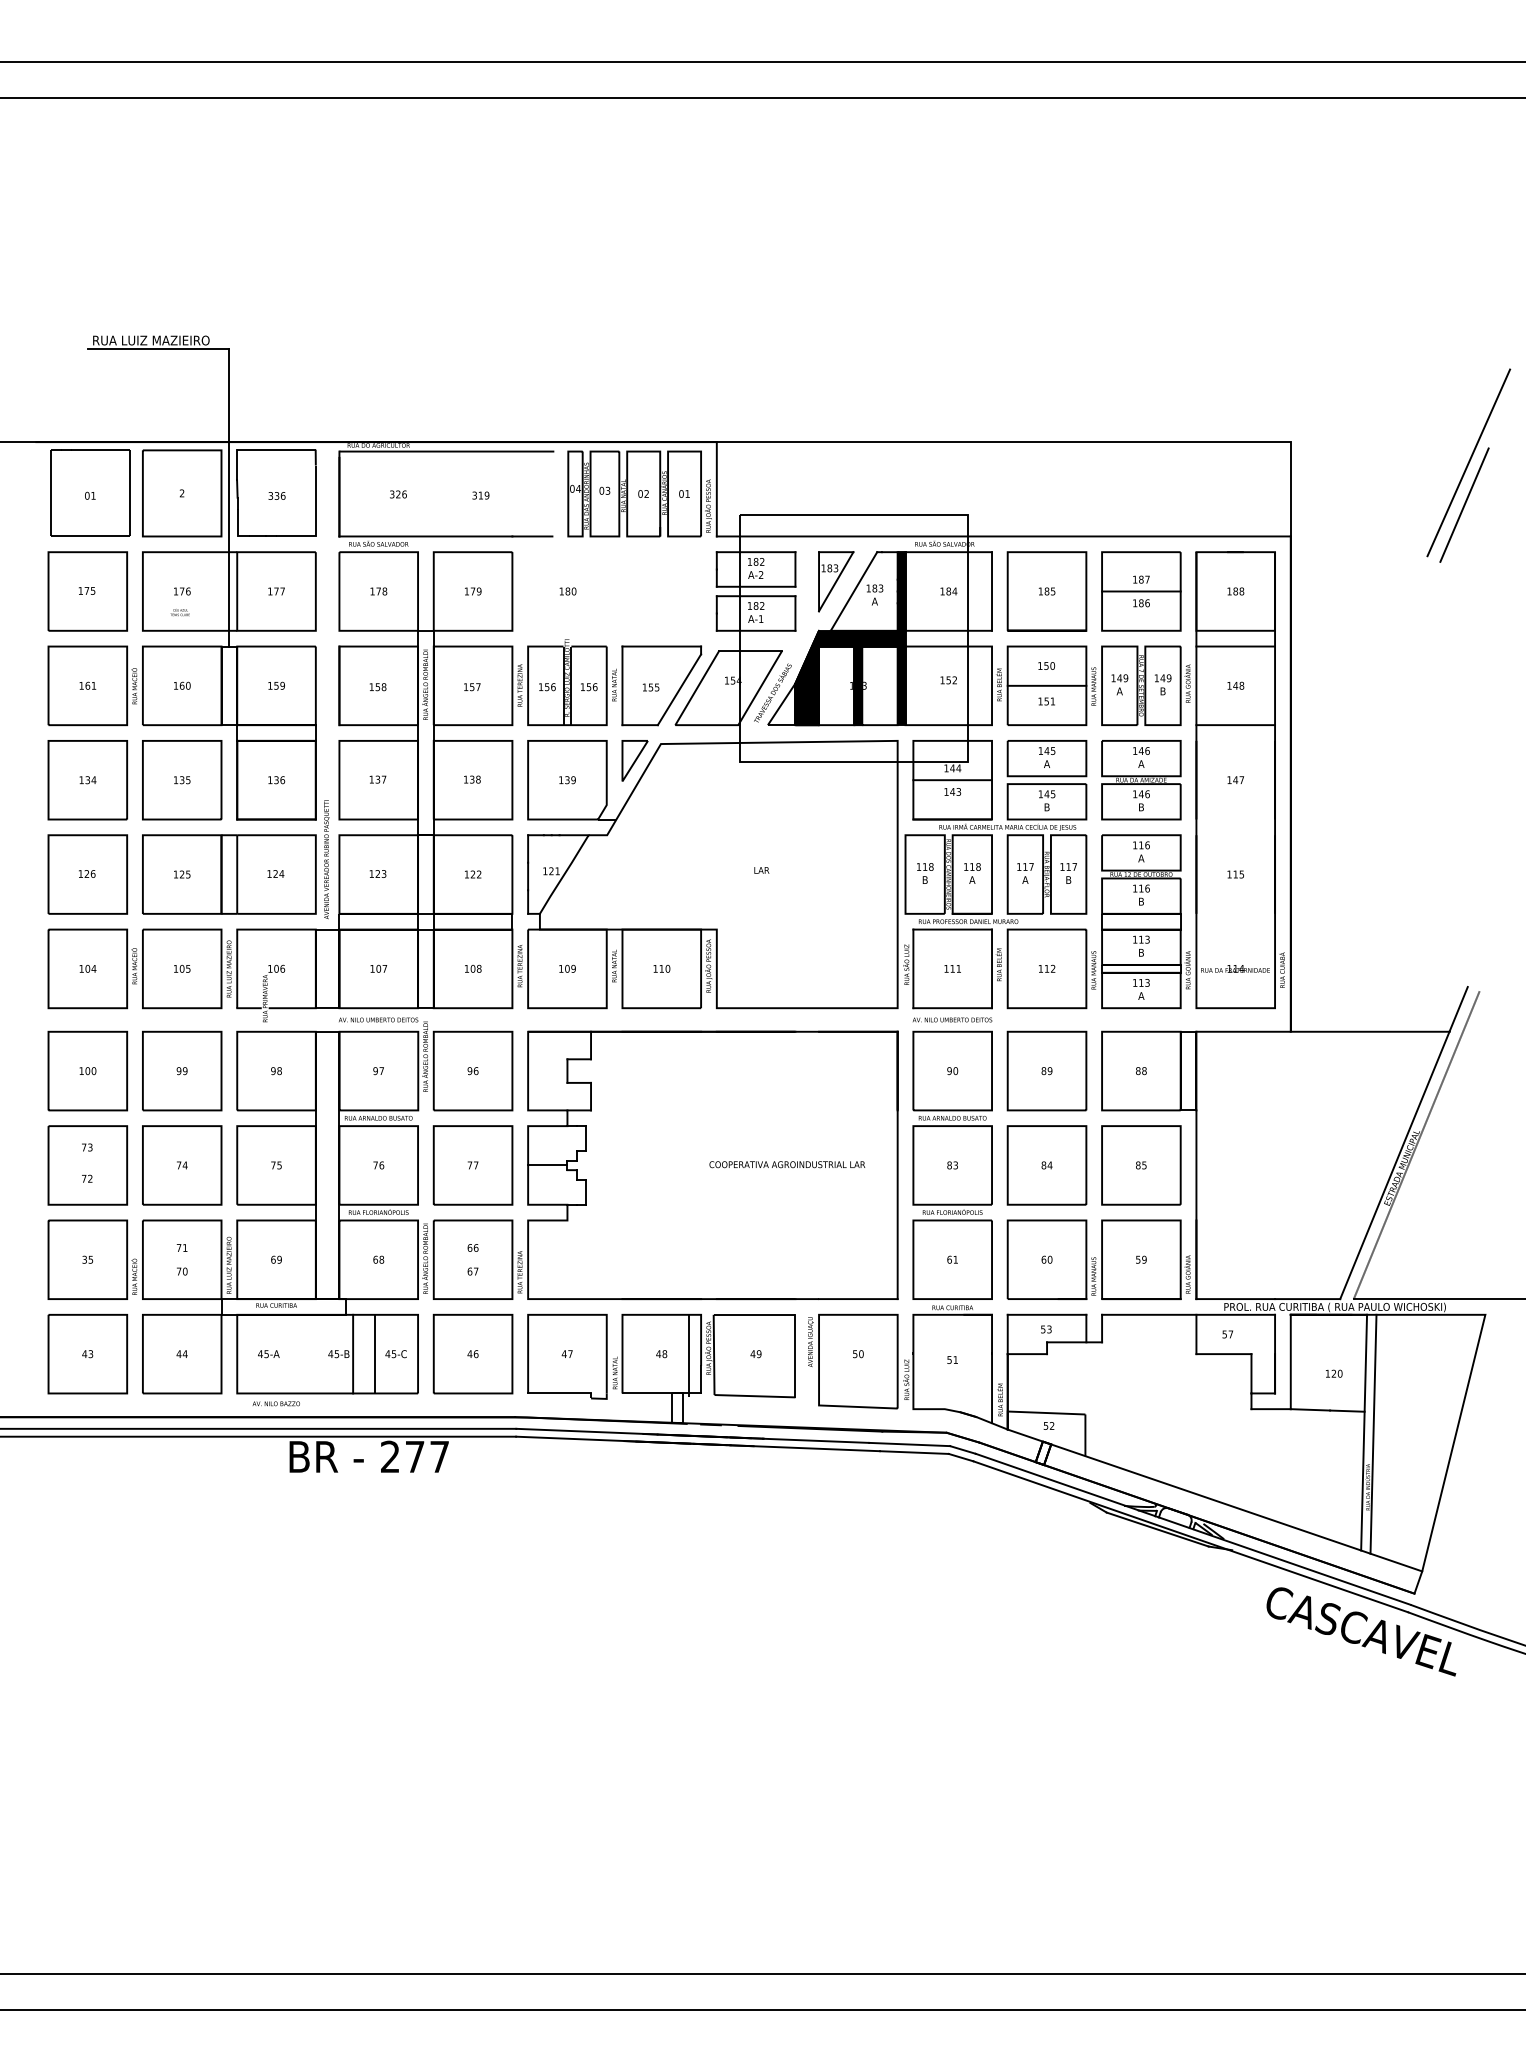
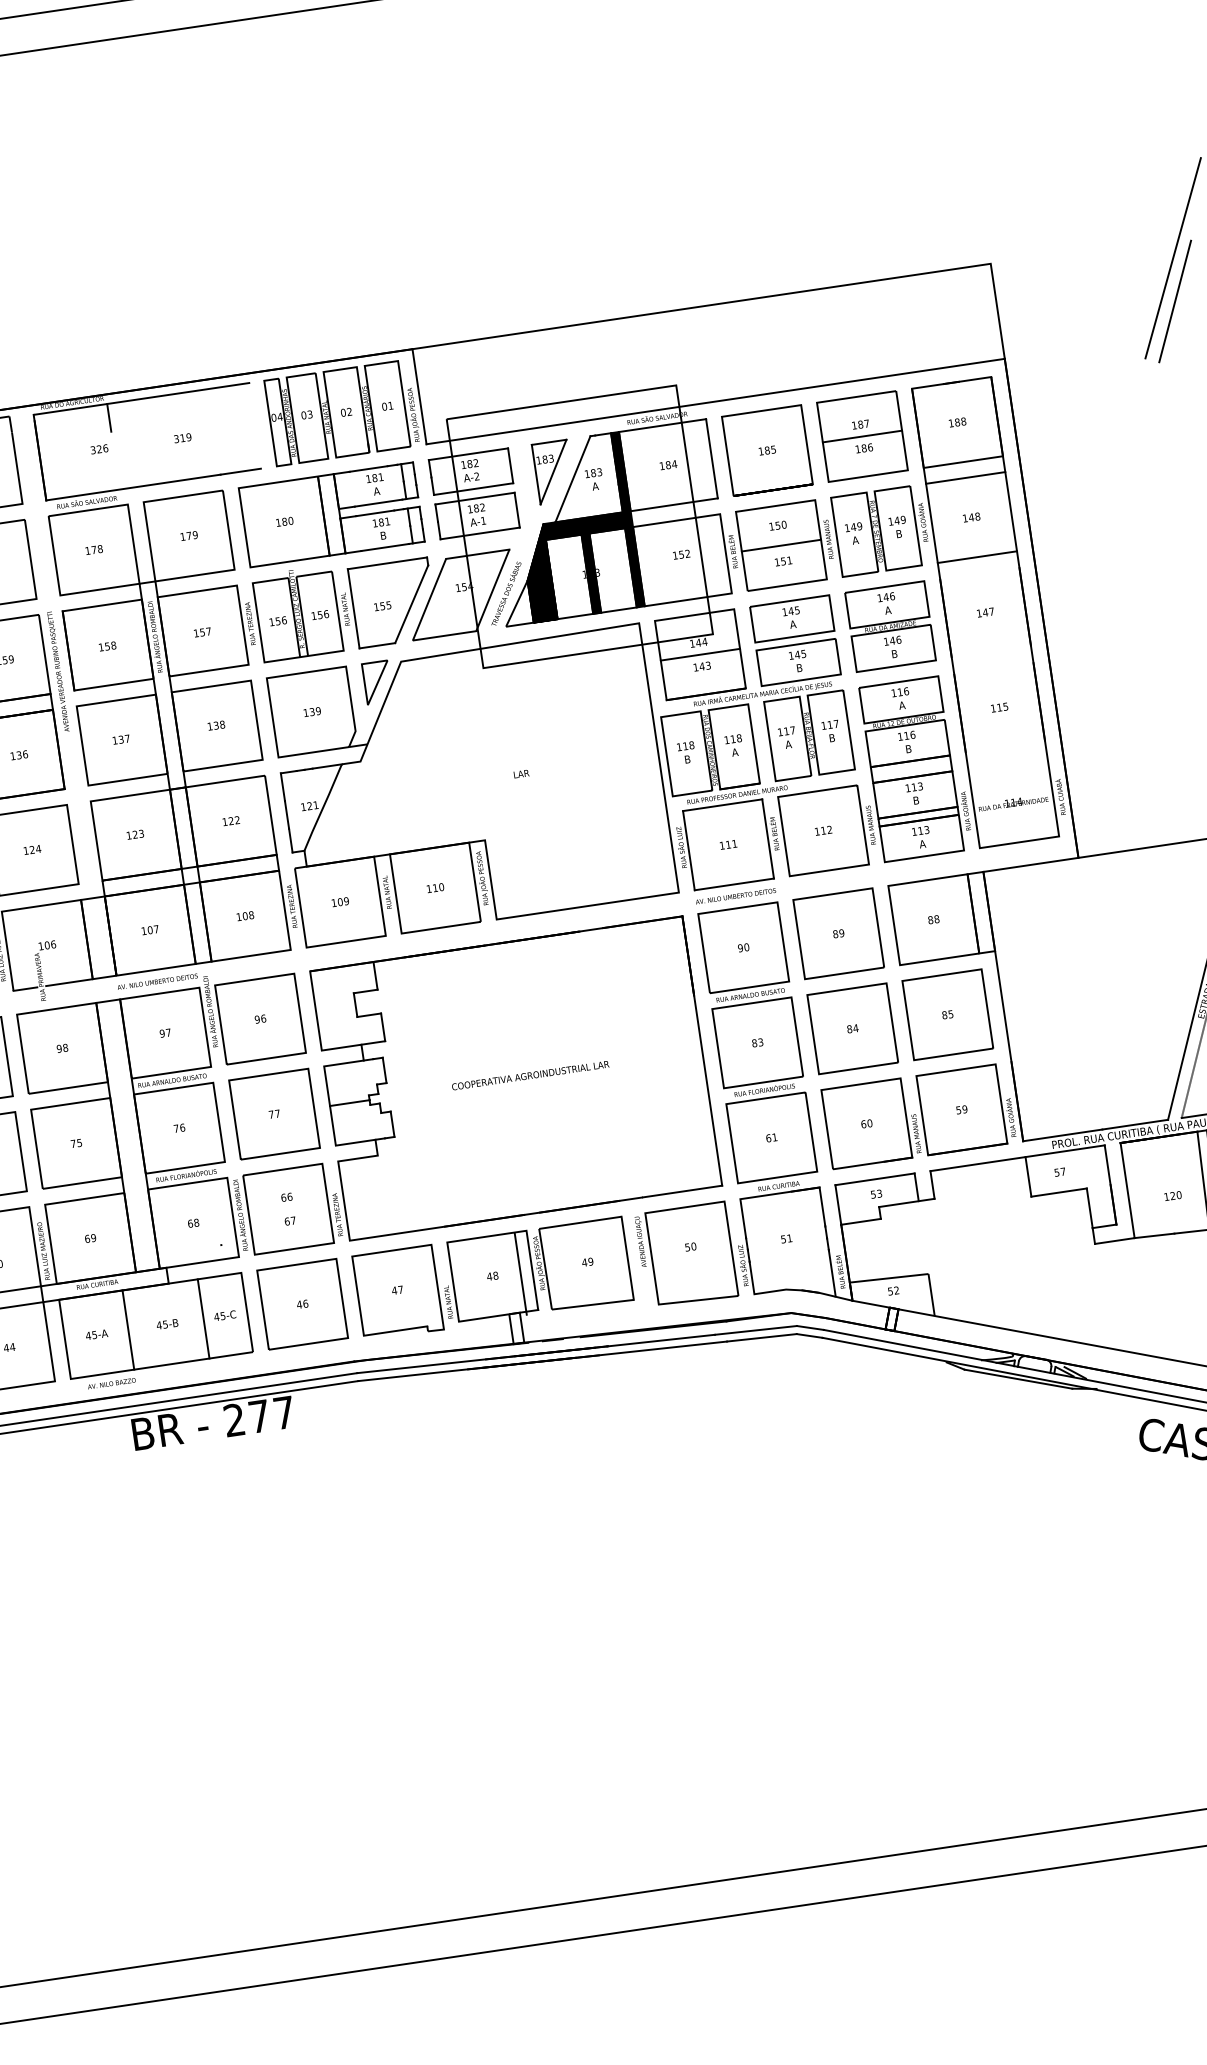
line: (412, 465) -> (109, 418), added
part: (614, 591) -> (331, 514), added
text: (326, 859) -> (58, 671), moved
text: (787, 1164) -> (530, 1075), moved
line: (353, 1353) -> (128, 1329), moved

